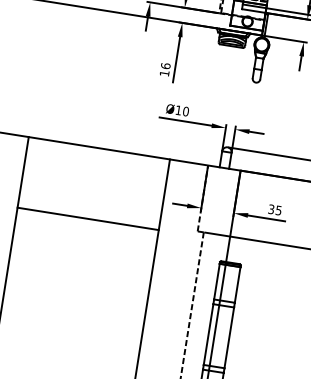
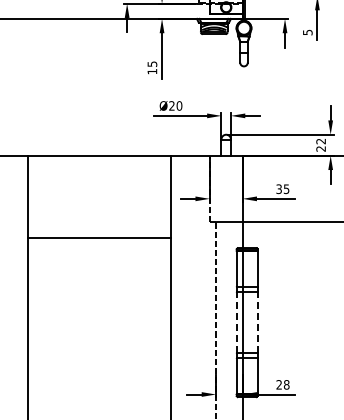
text: (165, 66) -> (152, 64), 16 -> 15
text: (178, 109) -> (171, 105), Ø10 -> Ø20
line: (87, 219) -> (99, 238), moved
line: (208, 334) -> (236, 322), solid -> dashed
line: (229, 337) -> (257, 322), solid -> dashed

